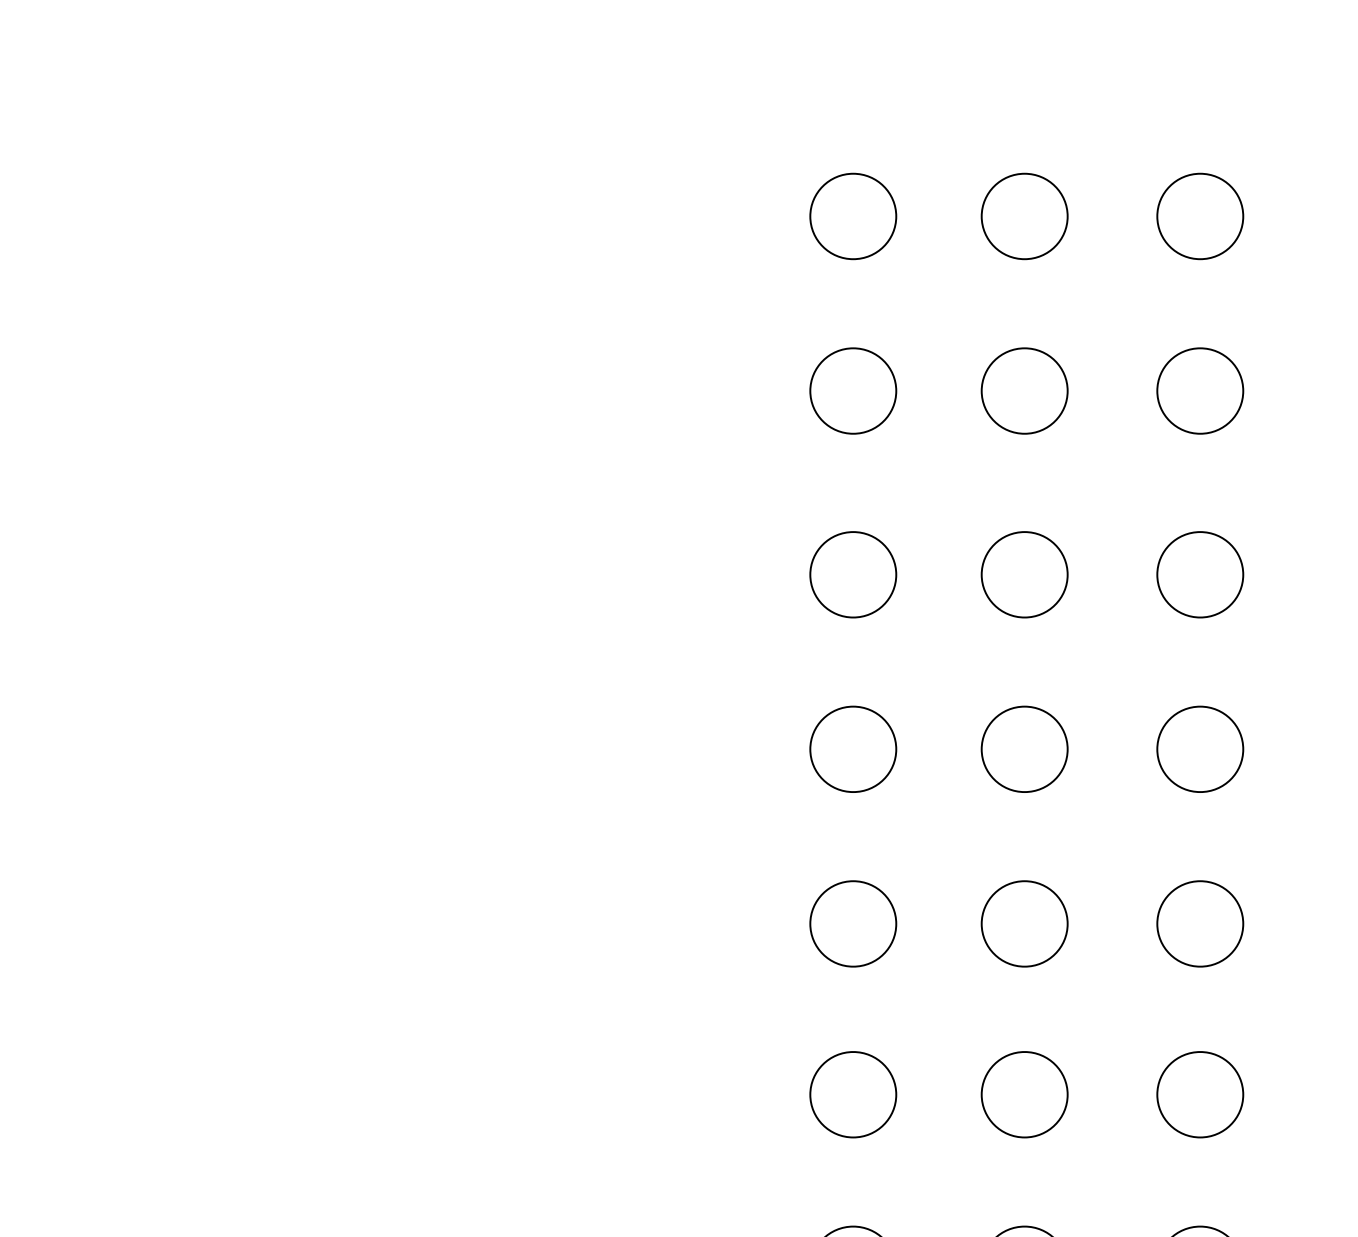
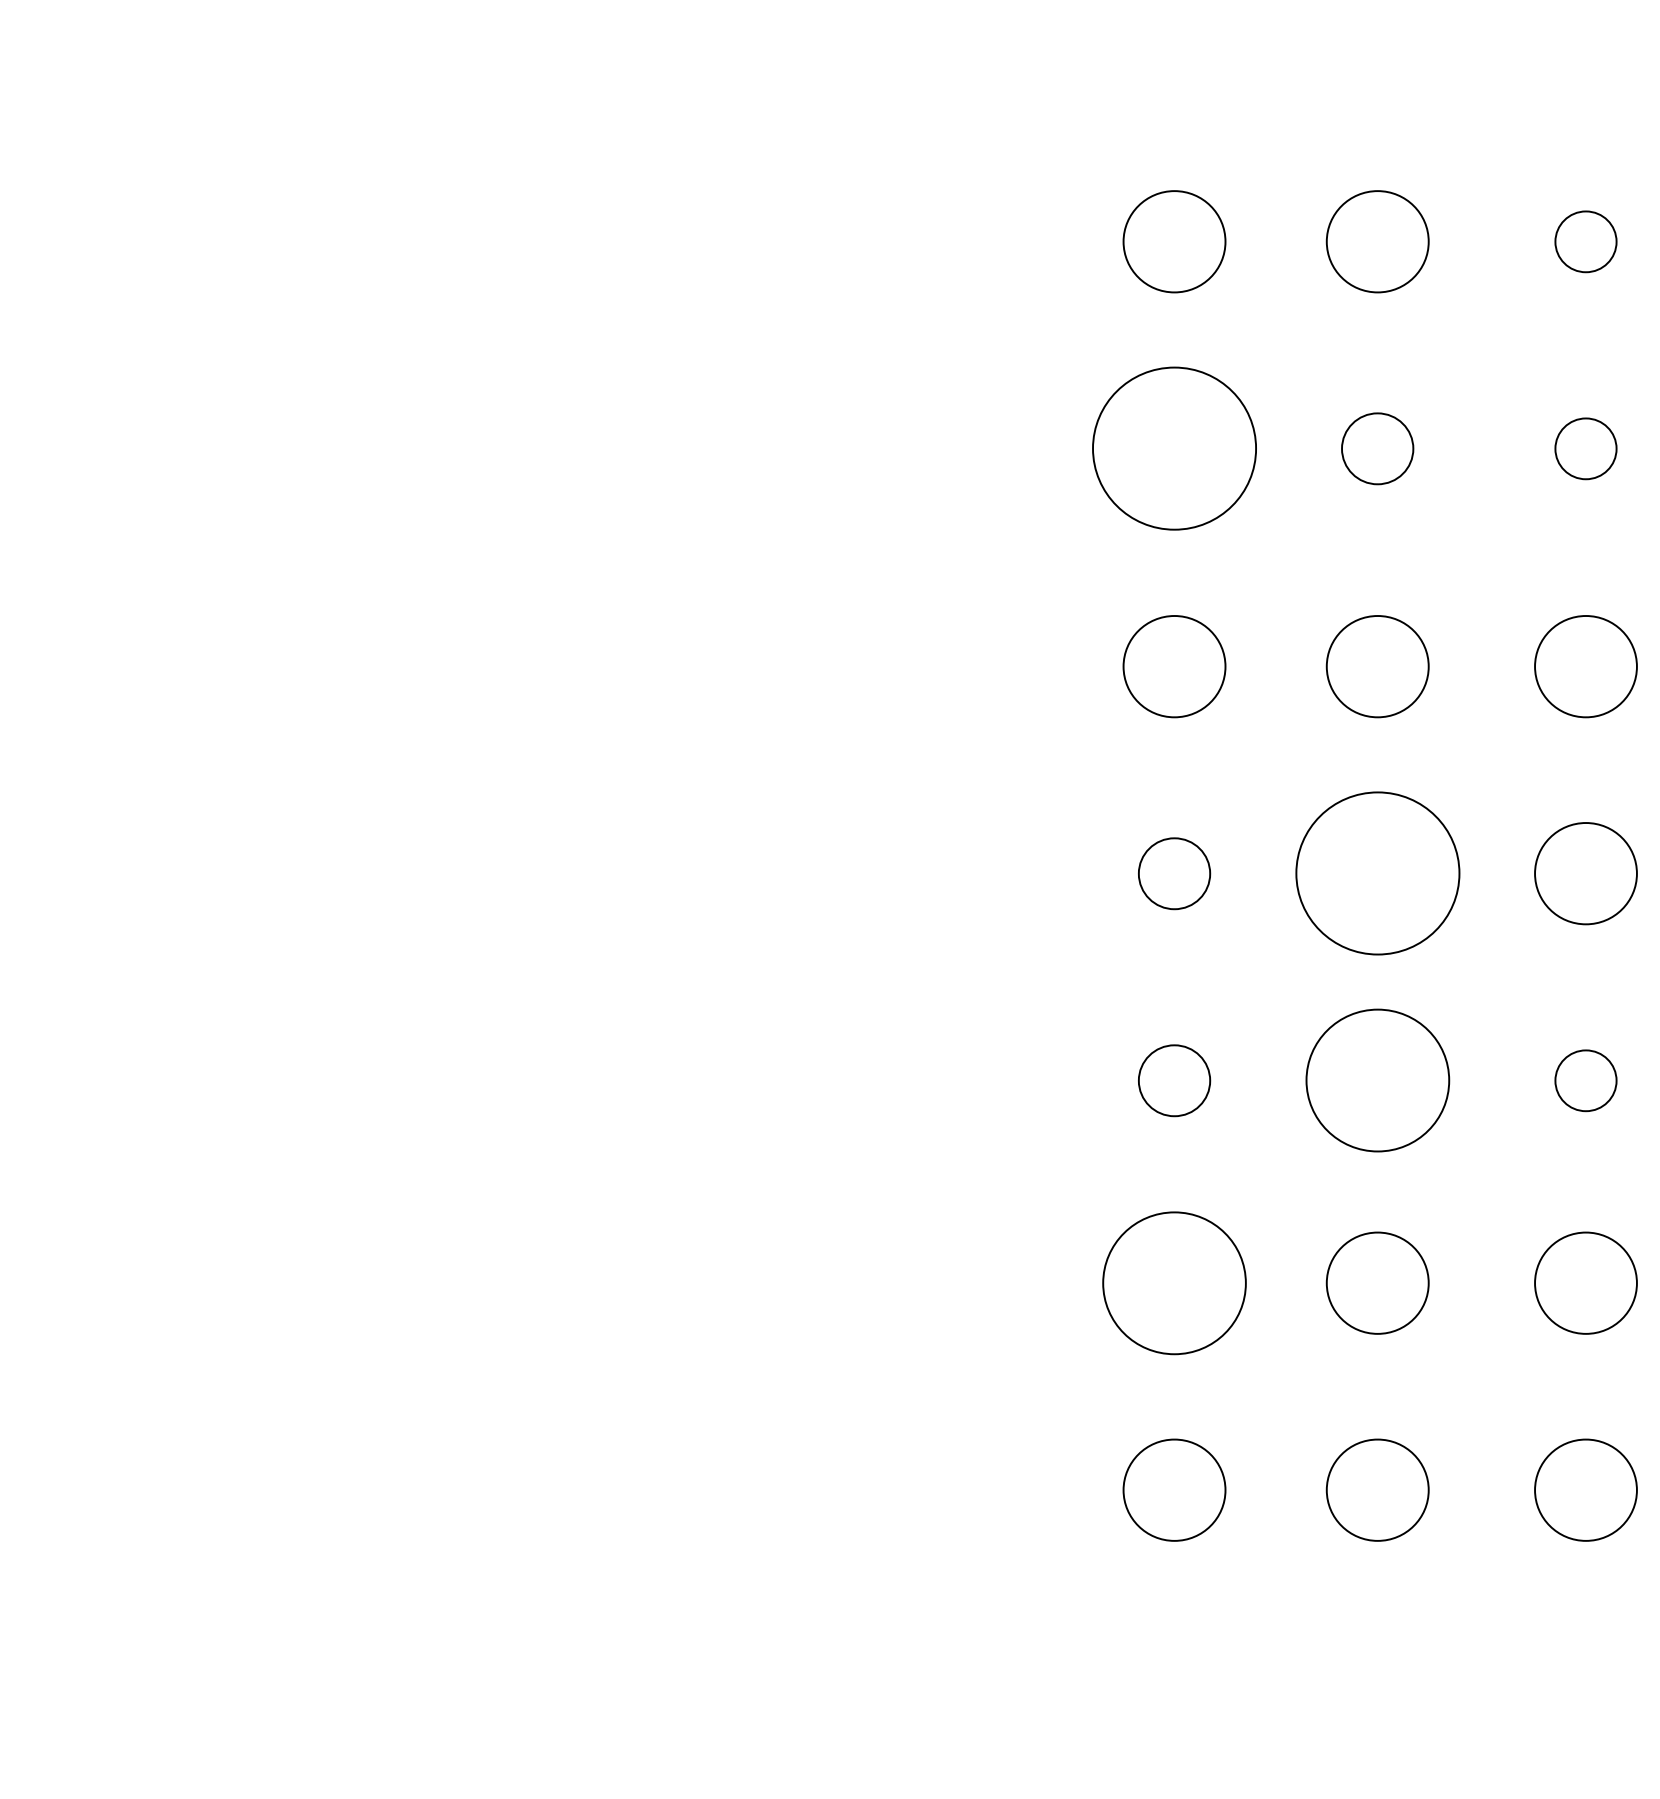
part: (1199, 216) -> (1585, 241), size x0.6
part: (853, 390) -> (1174, 448), size x1.6
part: (1024, 390) -> (1377, 448), size x0.7
part: (1199, 390) -> (1585, 448), size x0.6
part: (853, 749) -> (1174, 873), size x0.7
part: (1024, 749) -> (1377, 873), size x1.6
part: (853, 923) -> (1174, 1080), size x0.7
part: (1024, 923) -> (1377, 1080), size x1.4
part: (1199, 923) -> (1585, 1080), size x0.6
part: (853, 1094) -> (1174, 1282), size x1.4

